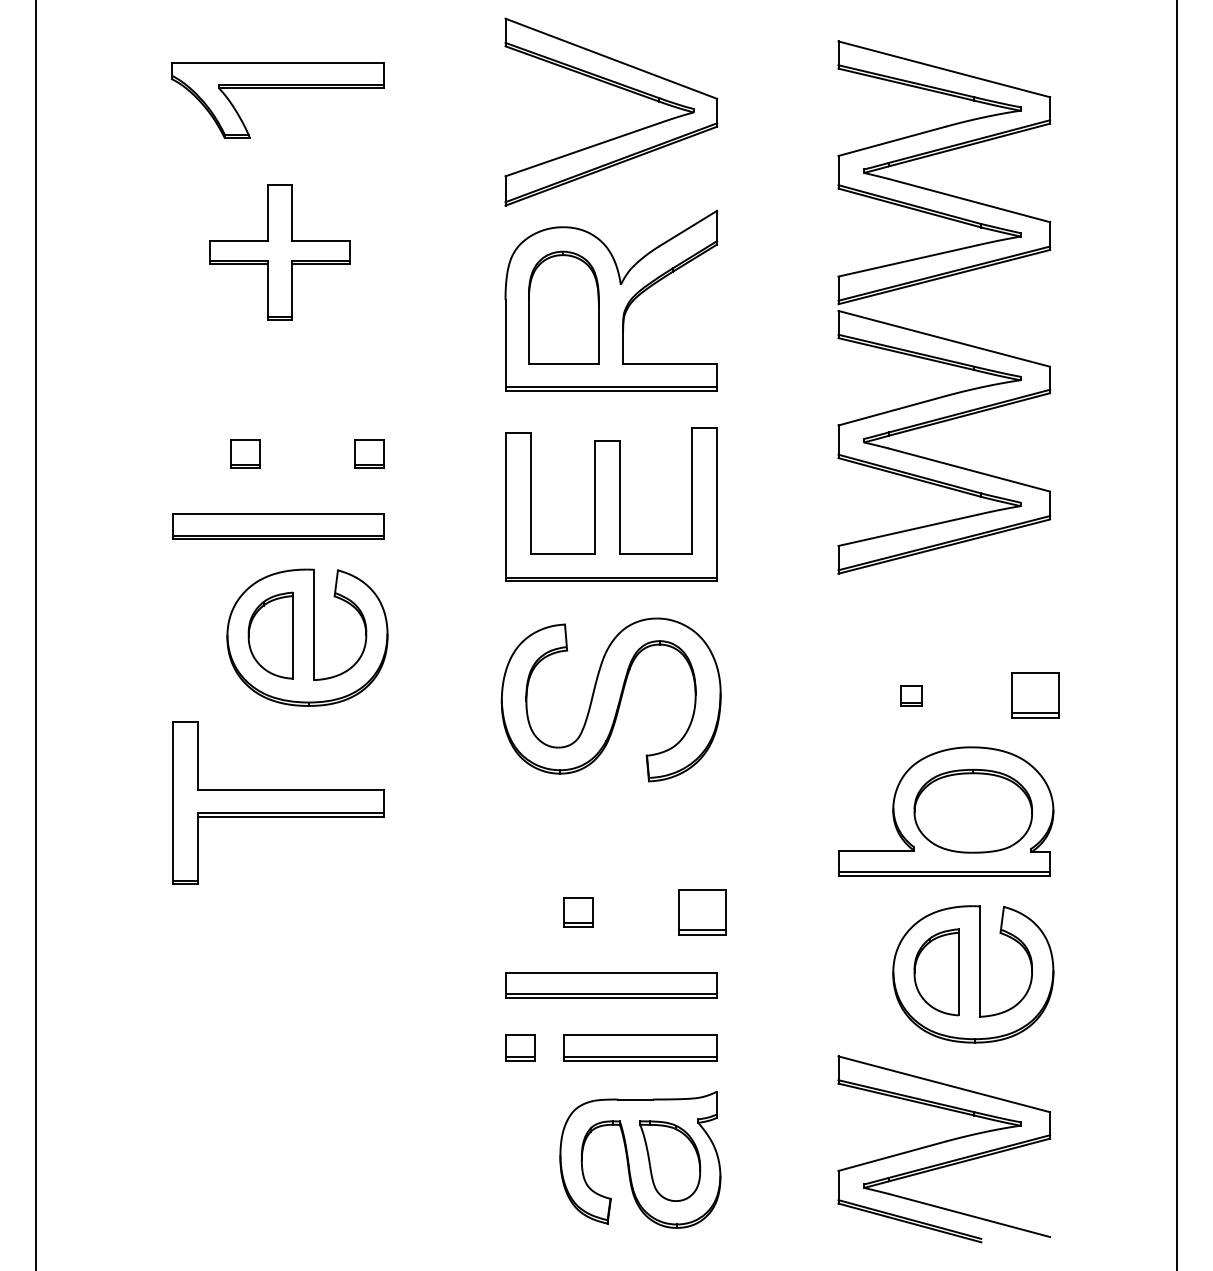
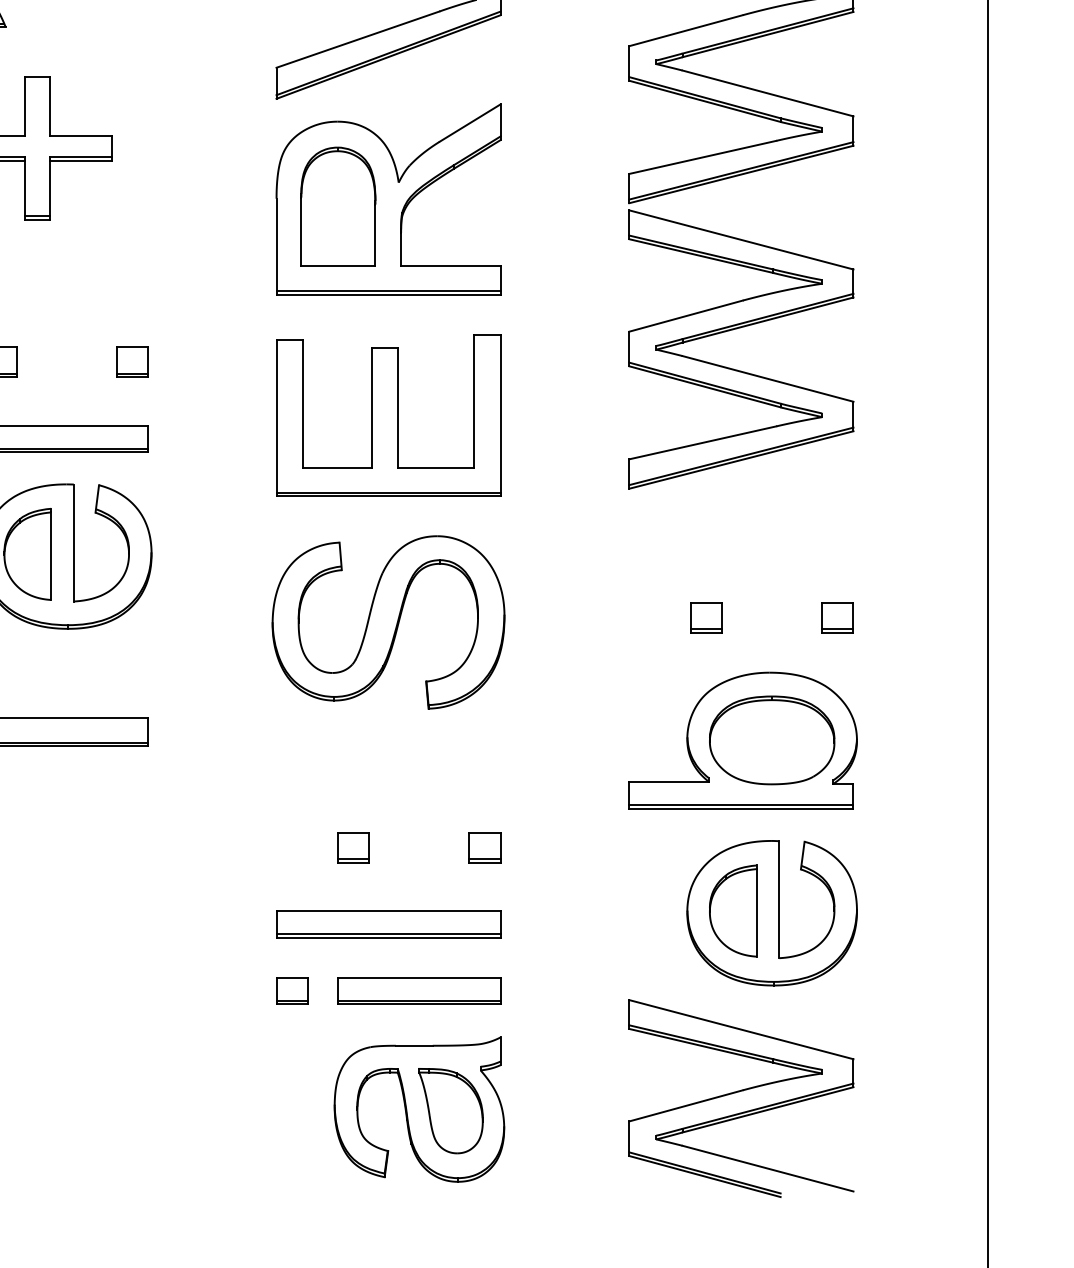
part: (911, 695) -> (706, 617), size x1.43
part: (1035, 695) -> (838, 617), size x0.62
part: (702, 912) -> (485, 847), size x0.62

